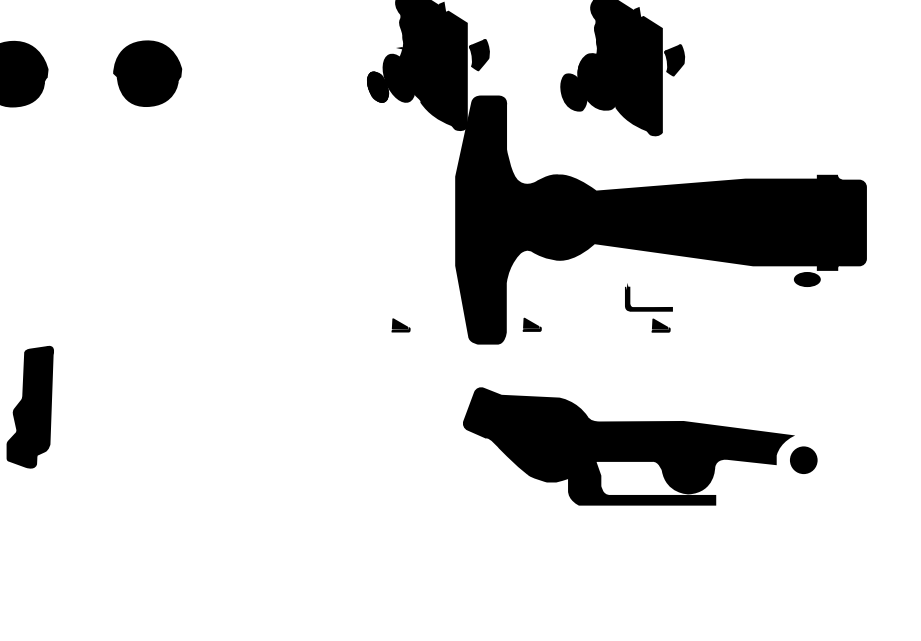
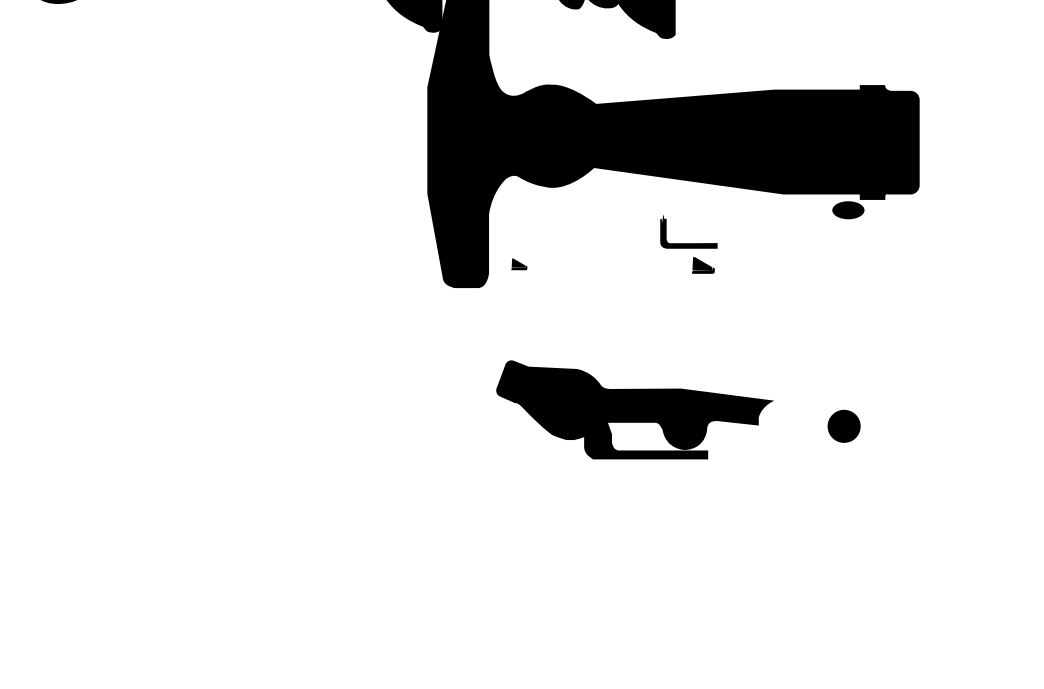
part: (648, 307) -> (688, 243), moved
part: (531, 324) -> (518, 264), size x0.7
part: (400, 325) -> (361, 265), removed
part: (628, 446) -> (634, 409), size x0.7

